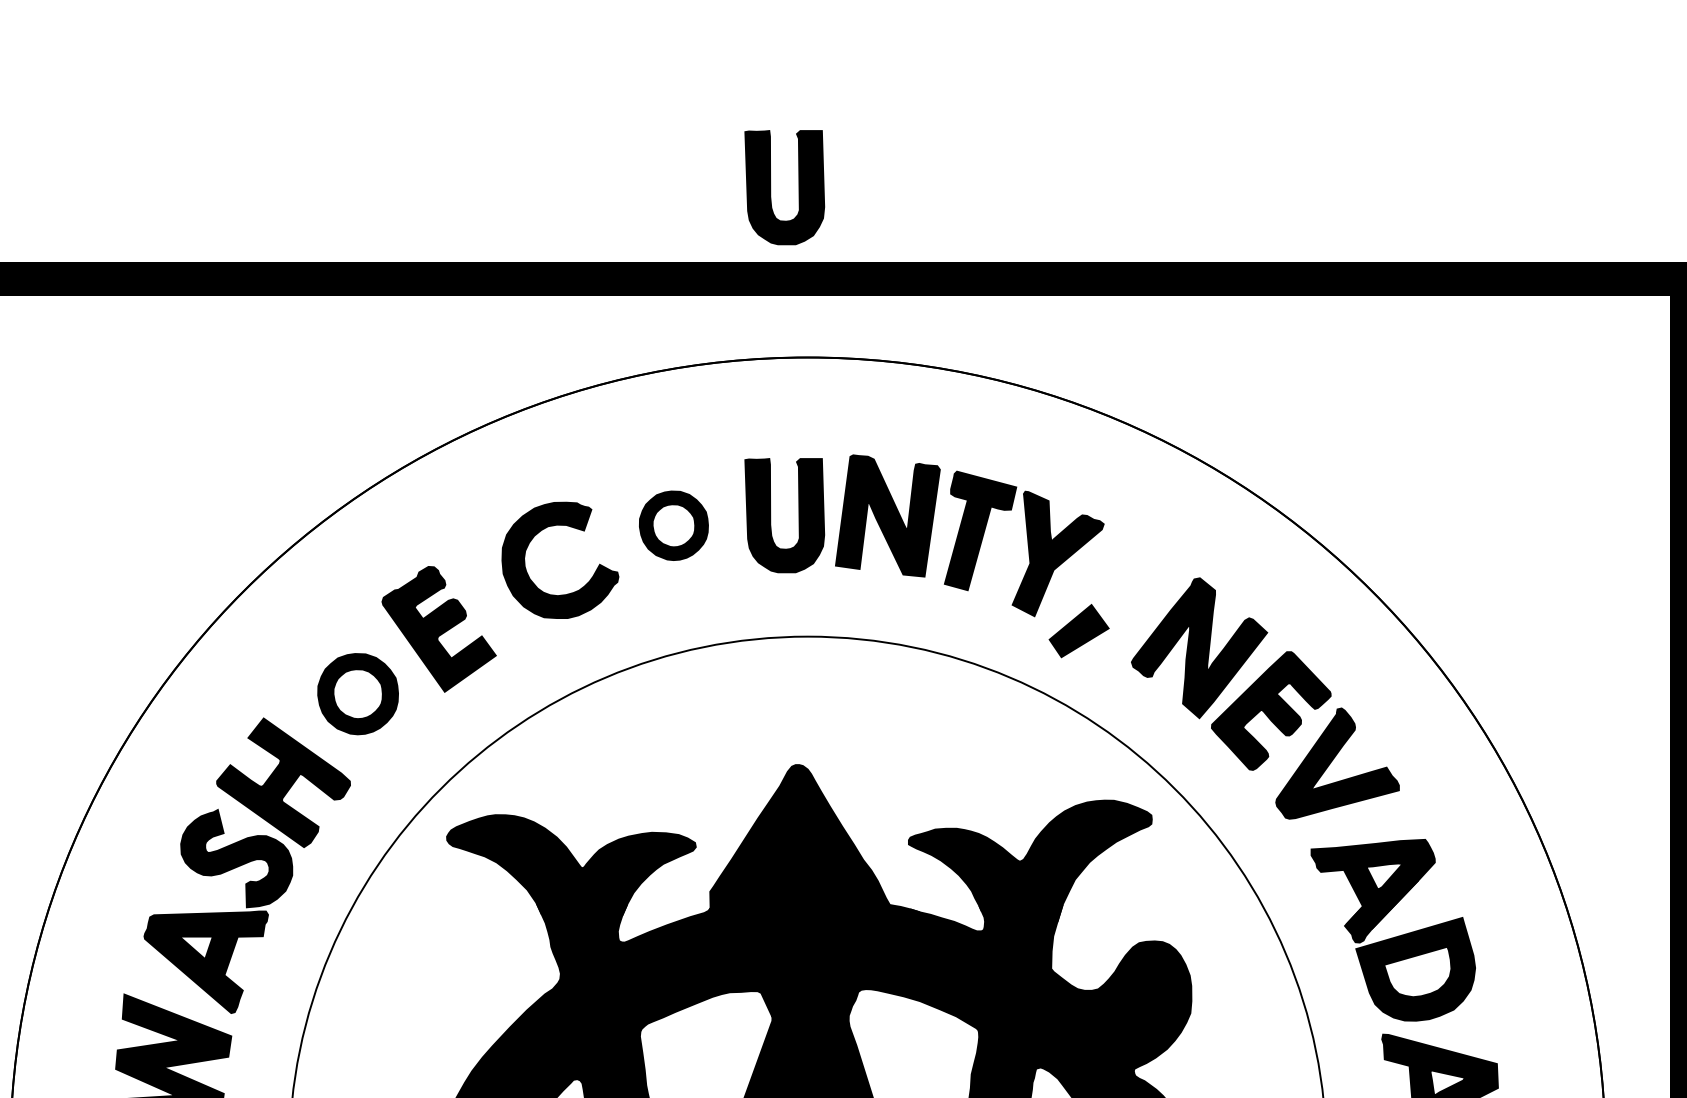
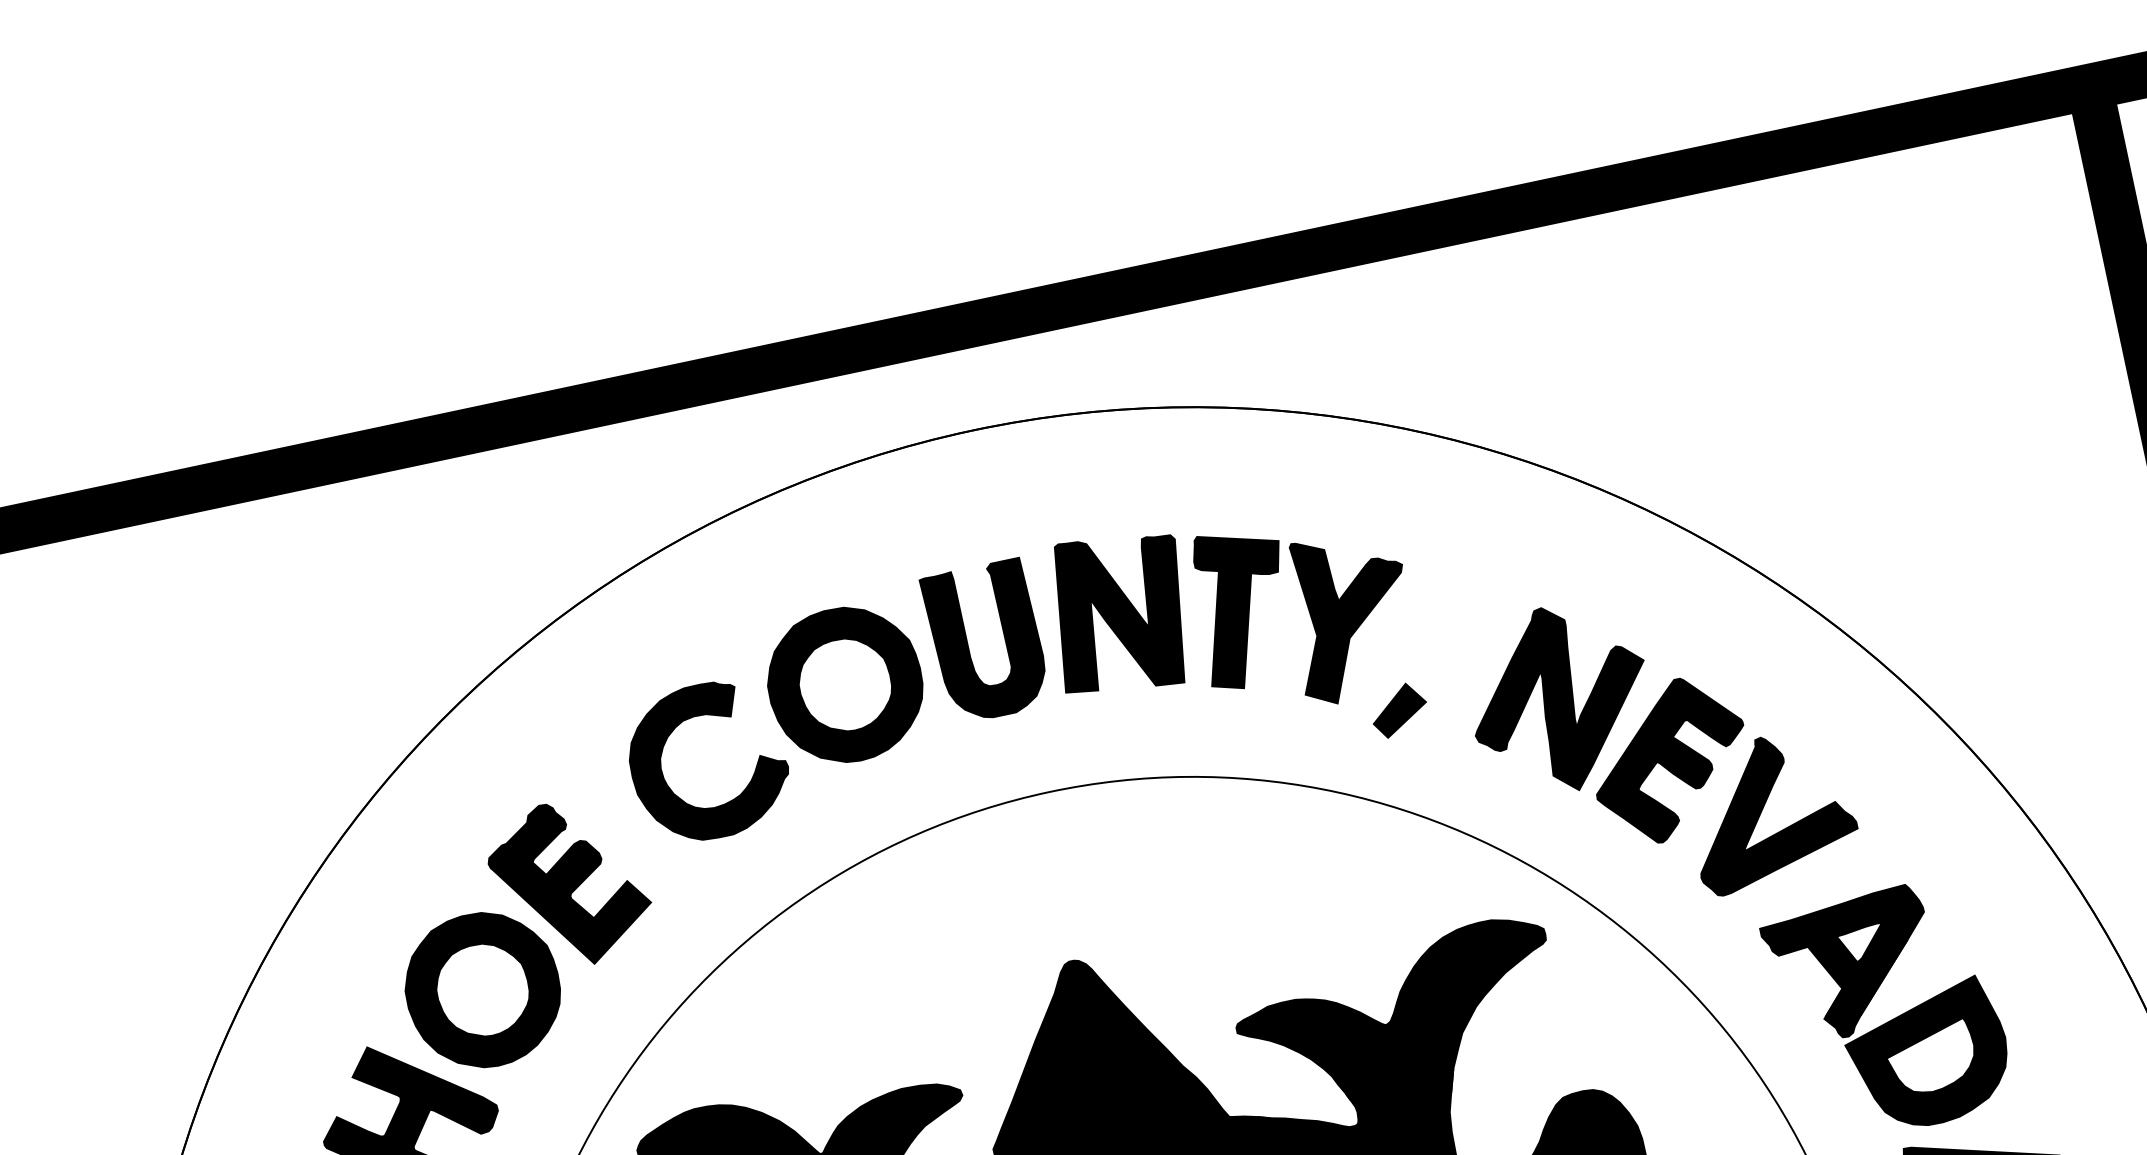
part: (771, 187) -> (878, 220), removed
part: (673, 525) -> (844, 685), size x1.67
part: (1078, 631) -> (1398, 710), size x0.71
part: (357, 693) -> (481, 989), size x1.43

